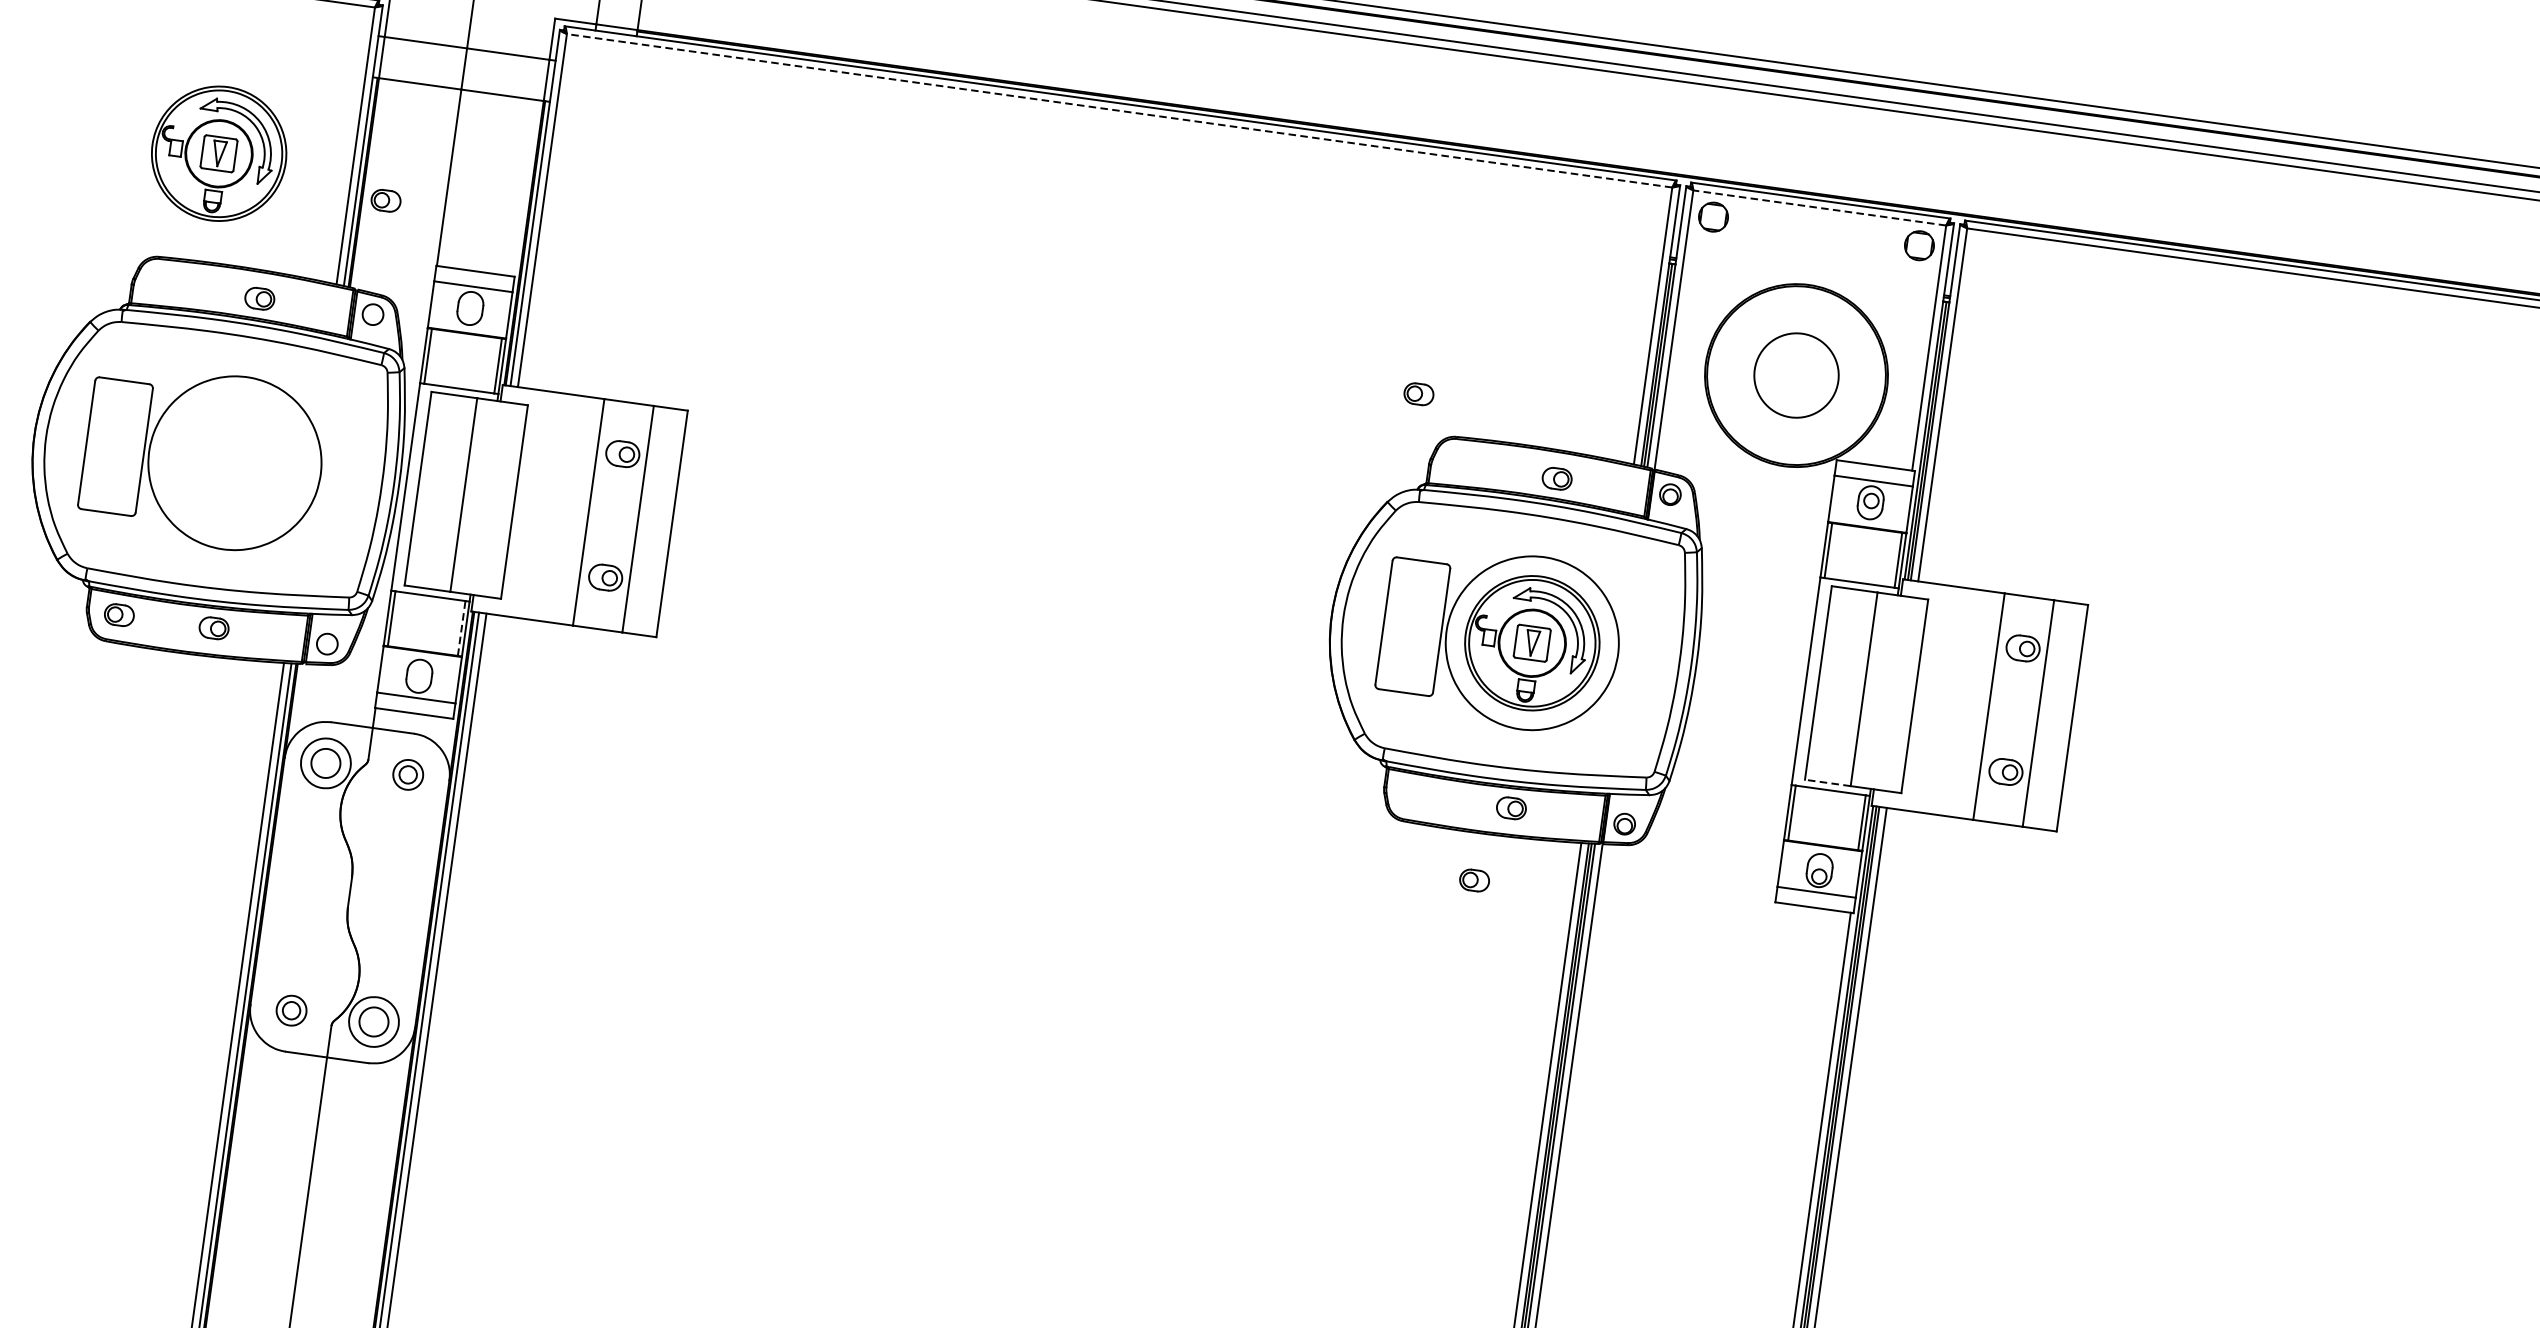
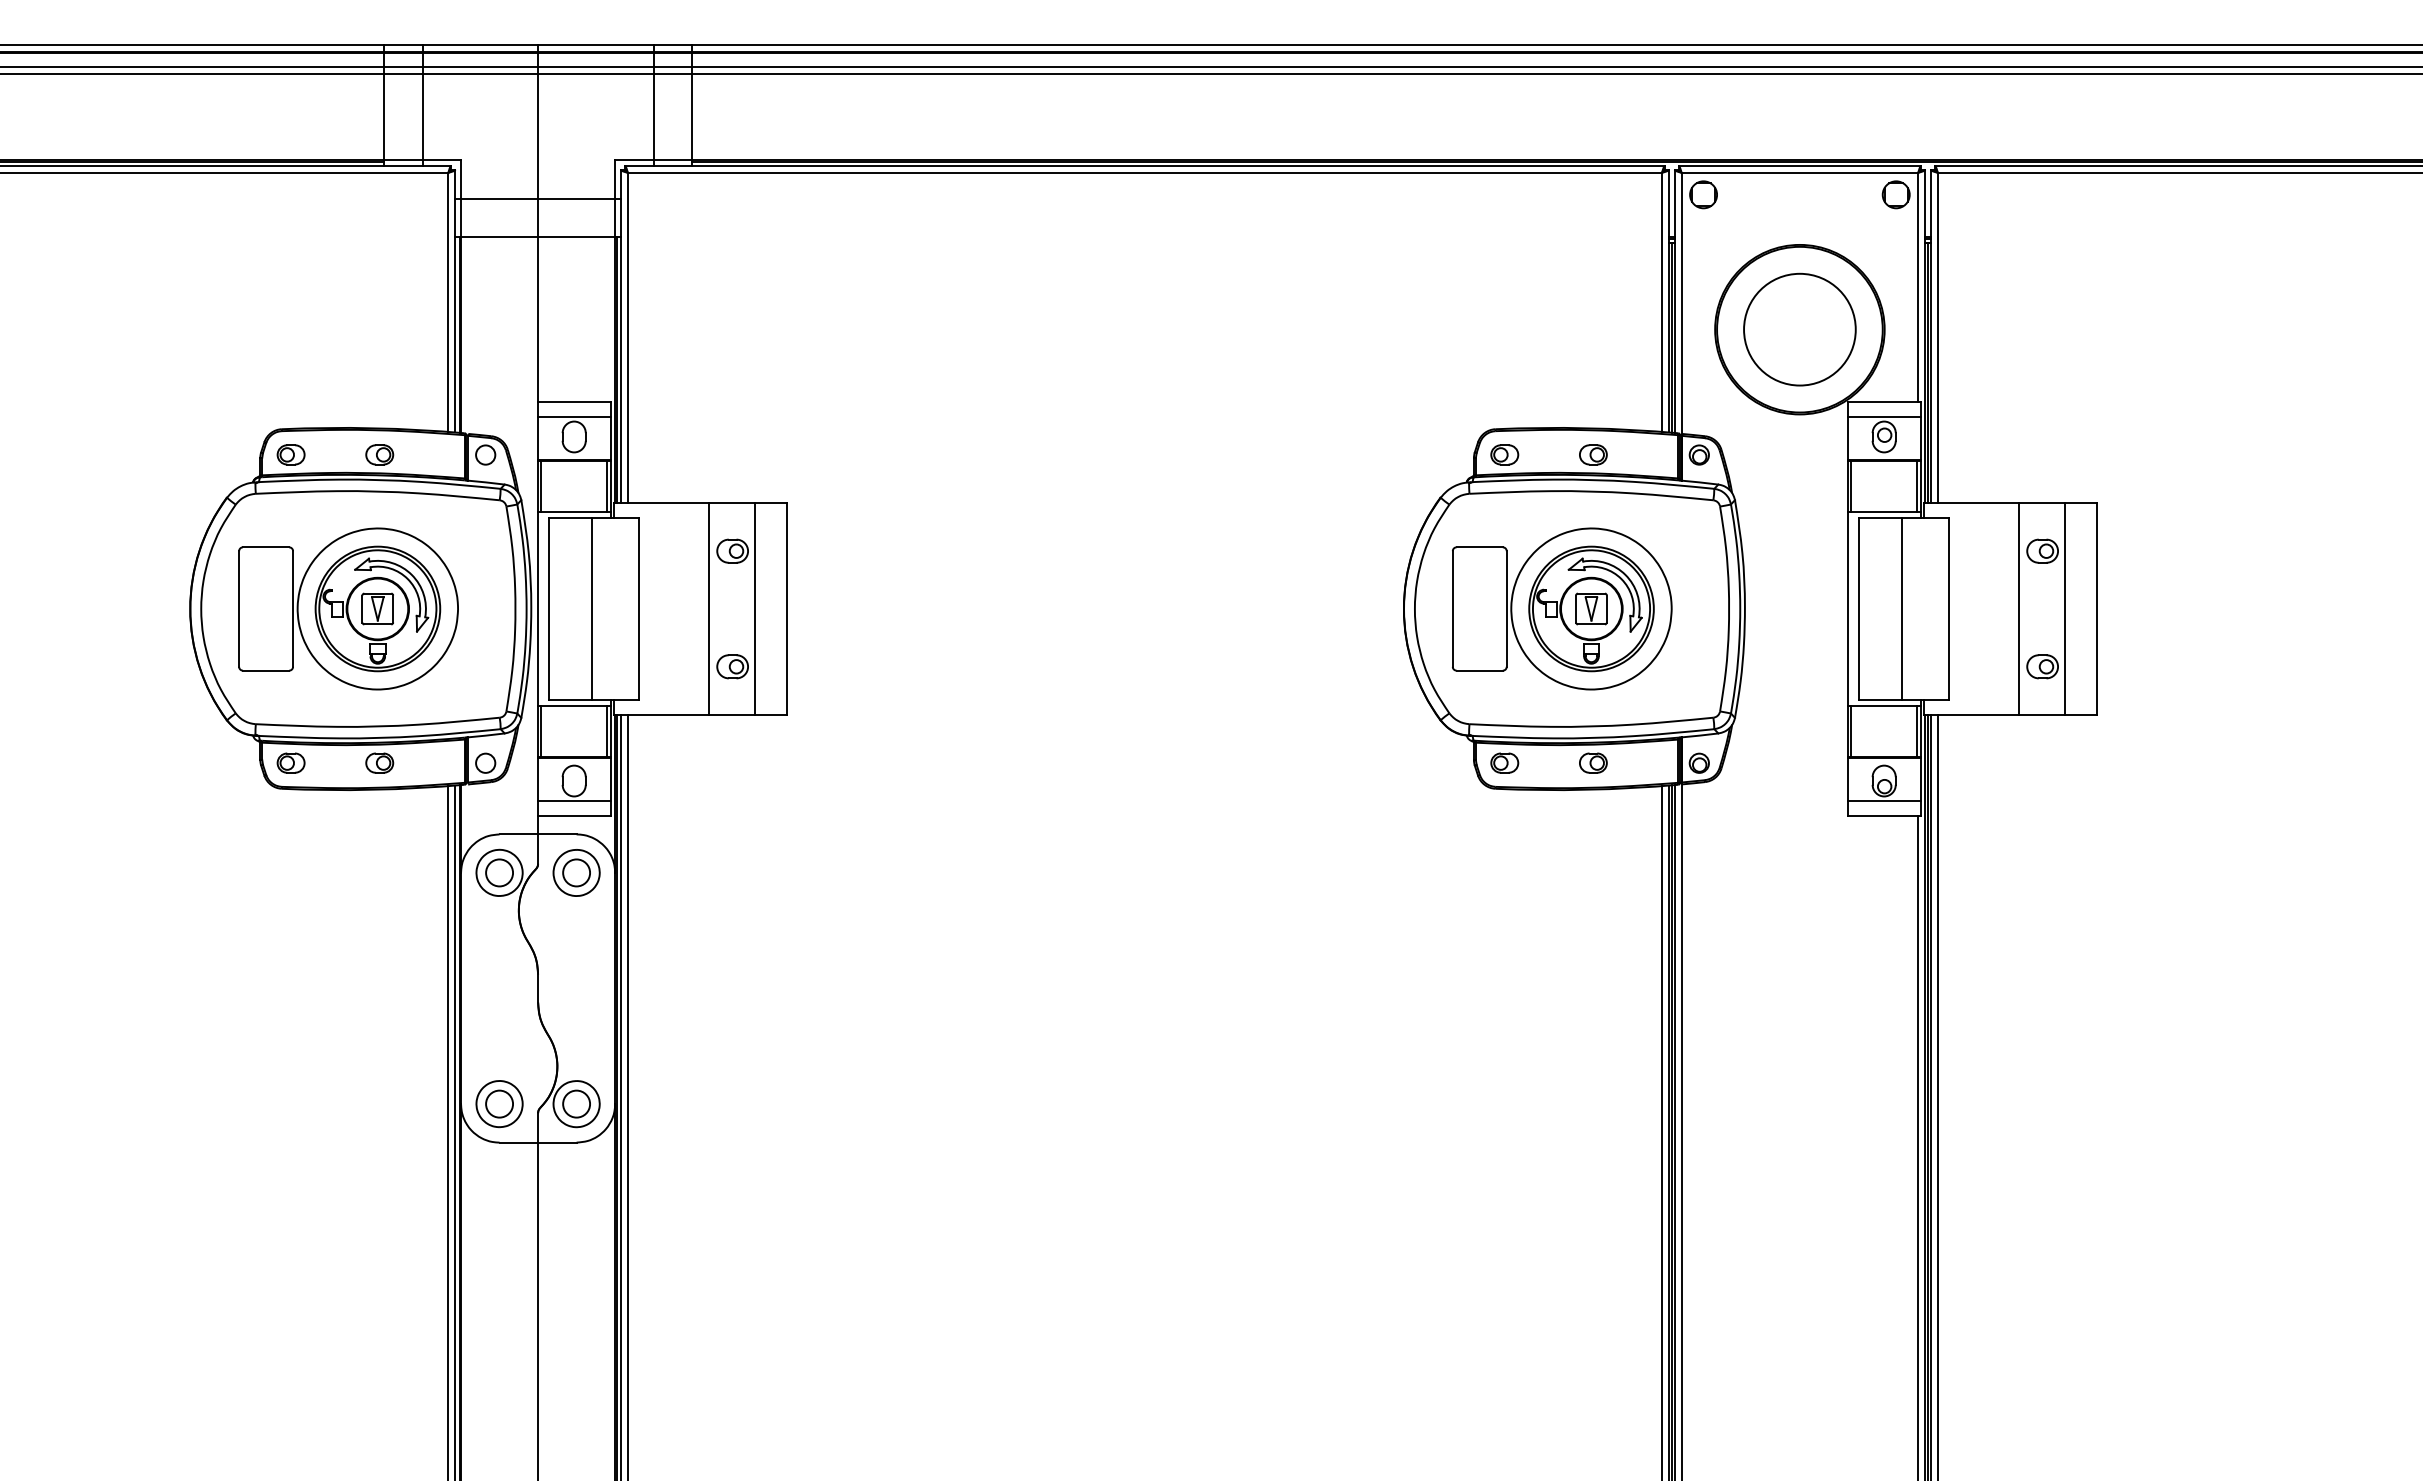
line: (1119, 110) -> (1144, 172), dashed -> solid
part: (218, 153) -> (377, 608), moved
part: (385, 200) -> (290, 454), moved
line: (1819, 207) -> (1799, 172), dashed -> solid
circle: (1796, 375) -> (1799, 329), size x1.43
part: (1418, 393) -> (1504, 454), moved
line: (461, 628) -> (606, 731), dashed -> solid
part: (408, 774) -> (576, 872), size x1.67
line: (1827, 782) -> (1880, 699), dashed -> solid
part: (1474, 879) -> (1504, 762), moved
part: (291, 1010) -> (499, 1104), size x1.67

